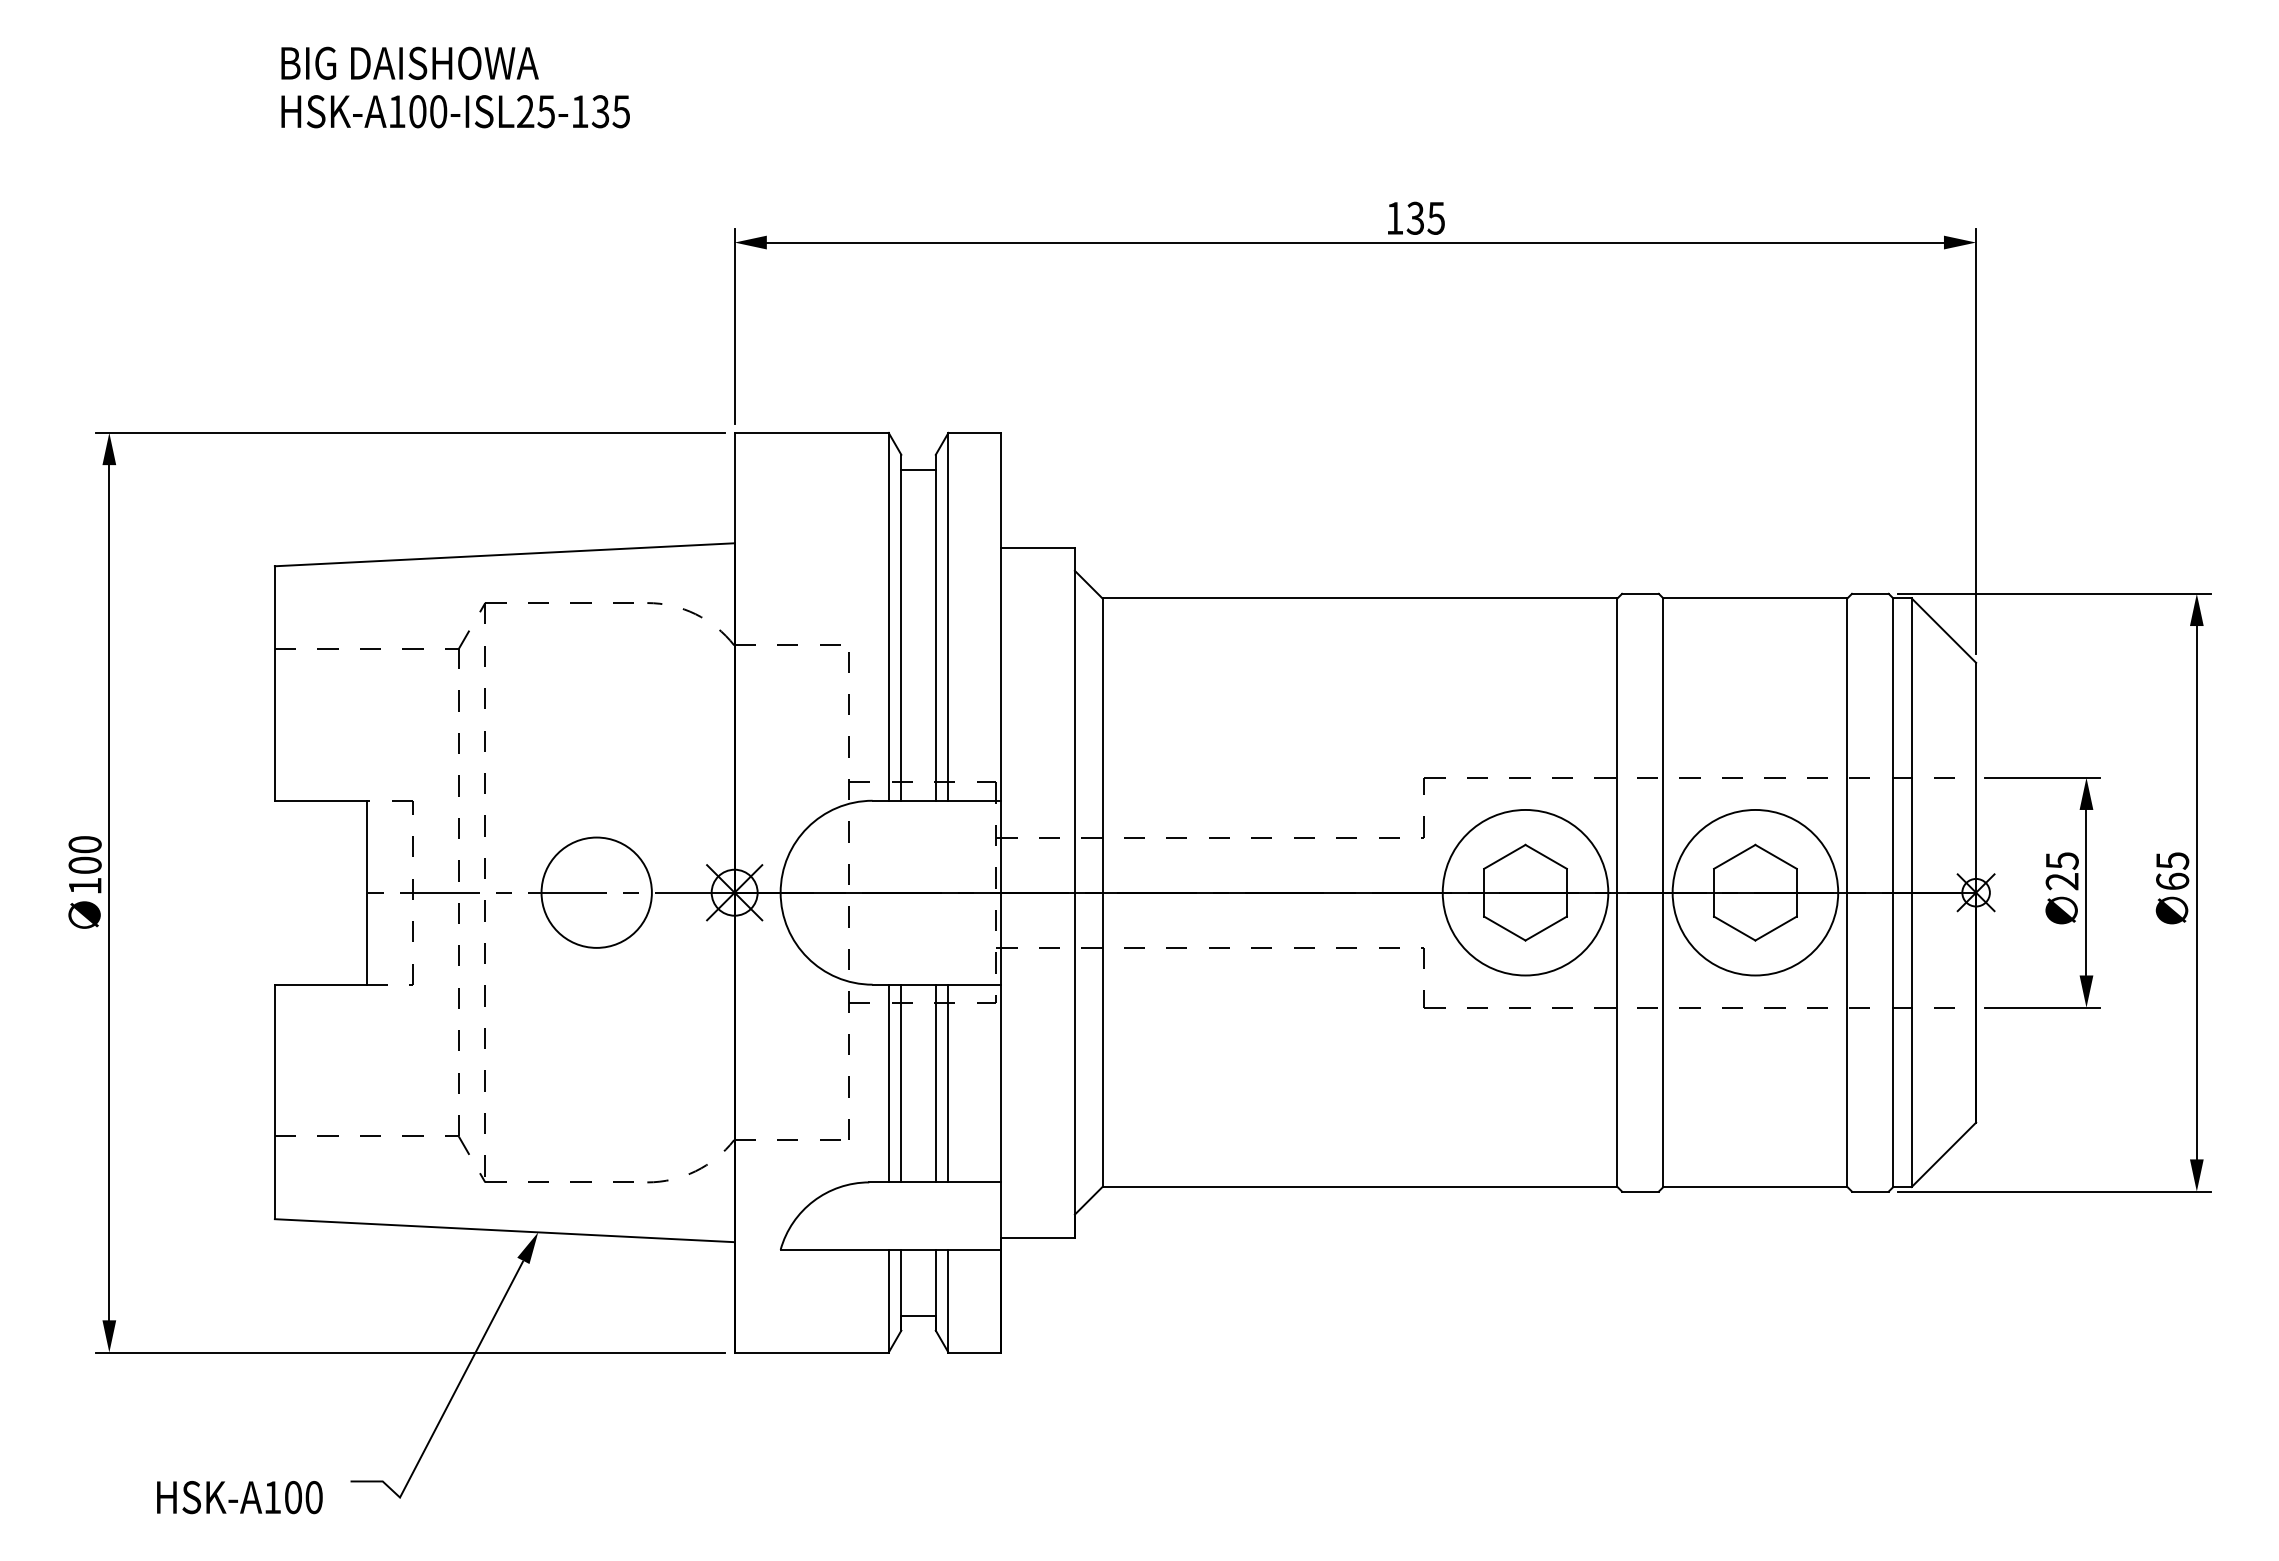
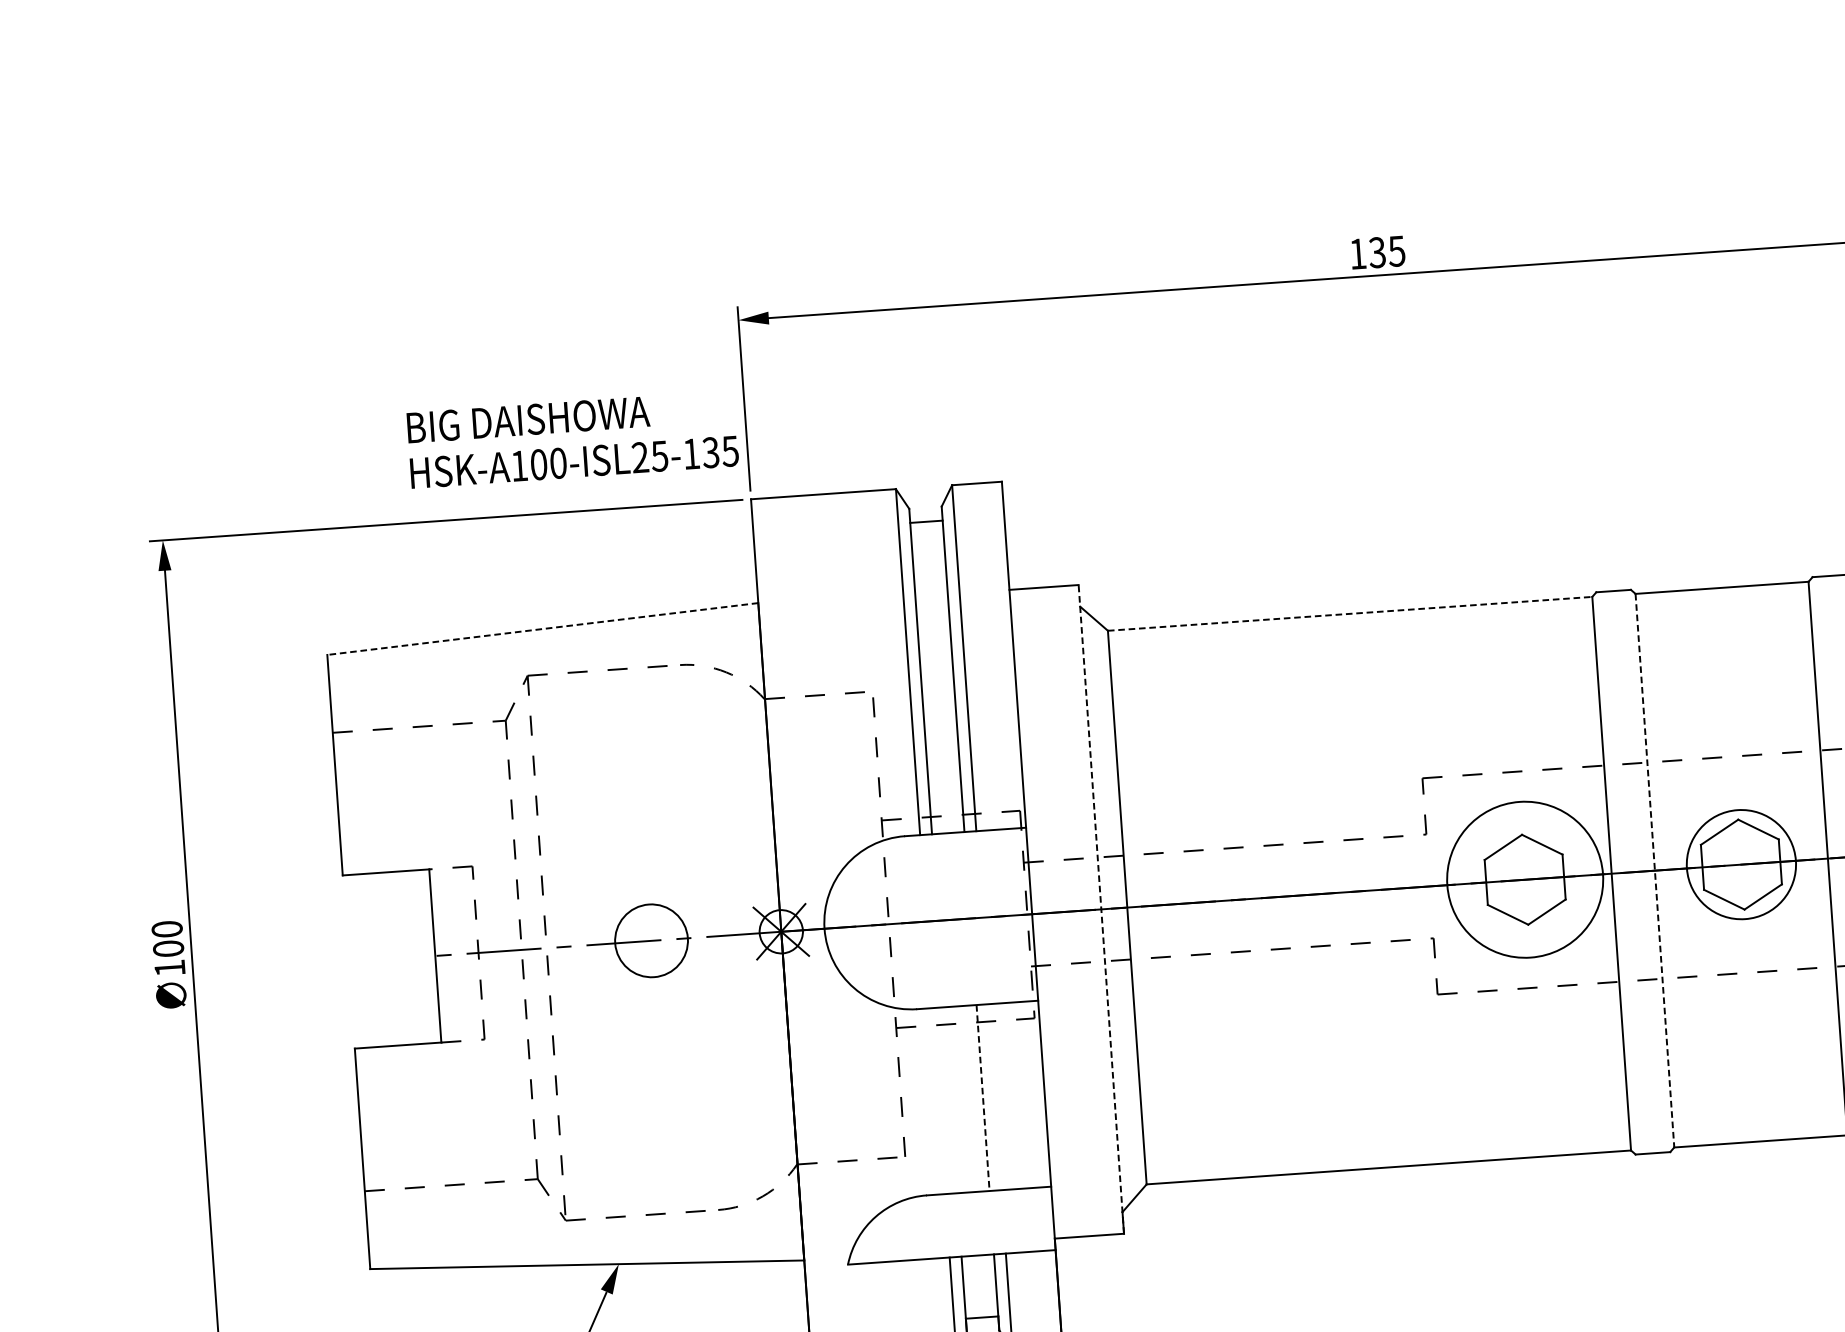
text: (455, 87) -> (572, 439), moved
line: (504, 554) -> (542, 628), solid -> dashed
line: (1360, 598) -> (1350, 613), solid -> dashed
circle: (596, 892) -> (651, 940), size x0.7
line: (1074, 892) -> (1100, 909), solid -> dashed
circle: (1755, 892) -> (1741, 864), size x0.7
line: (1663, 893) -> (1655, 871), solid -> dashed
line: (888, 1083) -> (938, 1101), removed
line: (901, 1083) -> (950, 1100), removed
line: (935, 1083) -> (982, 1098), solid -> dashed
line: (948, 1083) -> (994, 1097), removed

